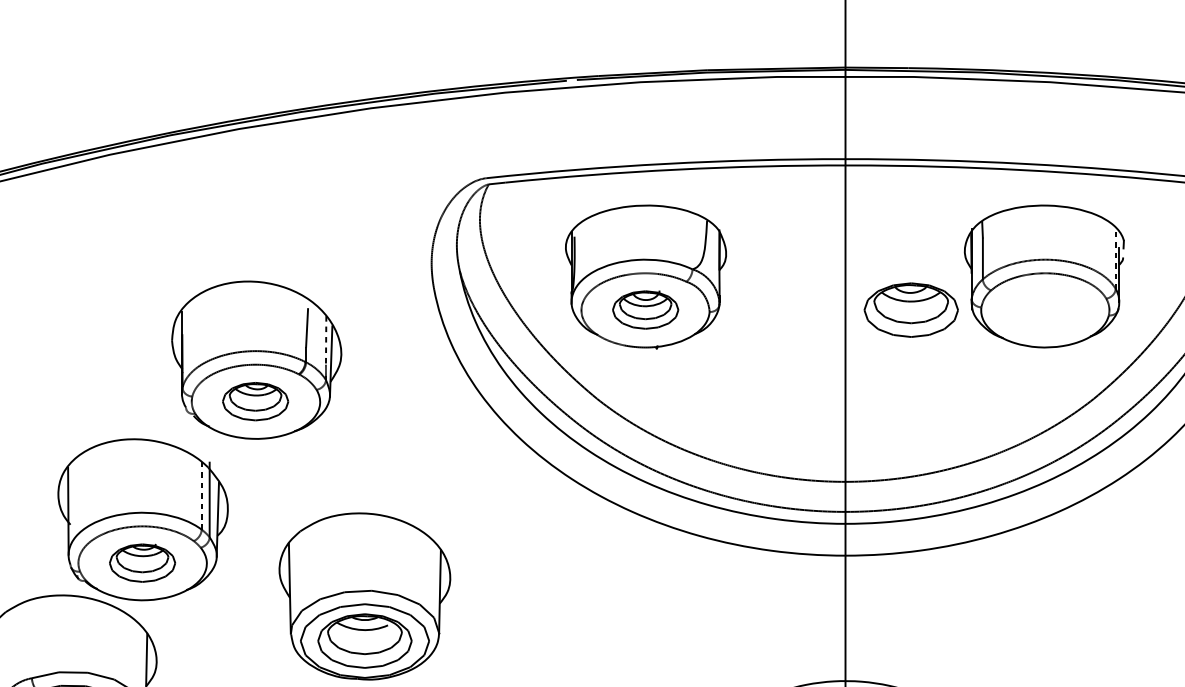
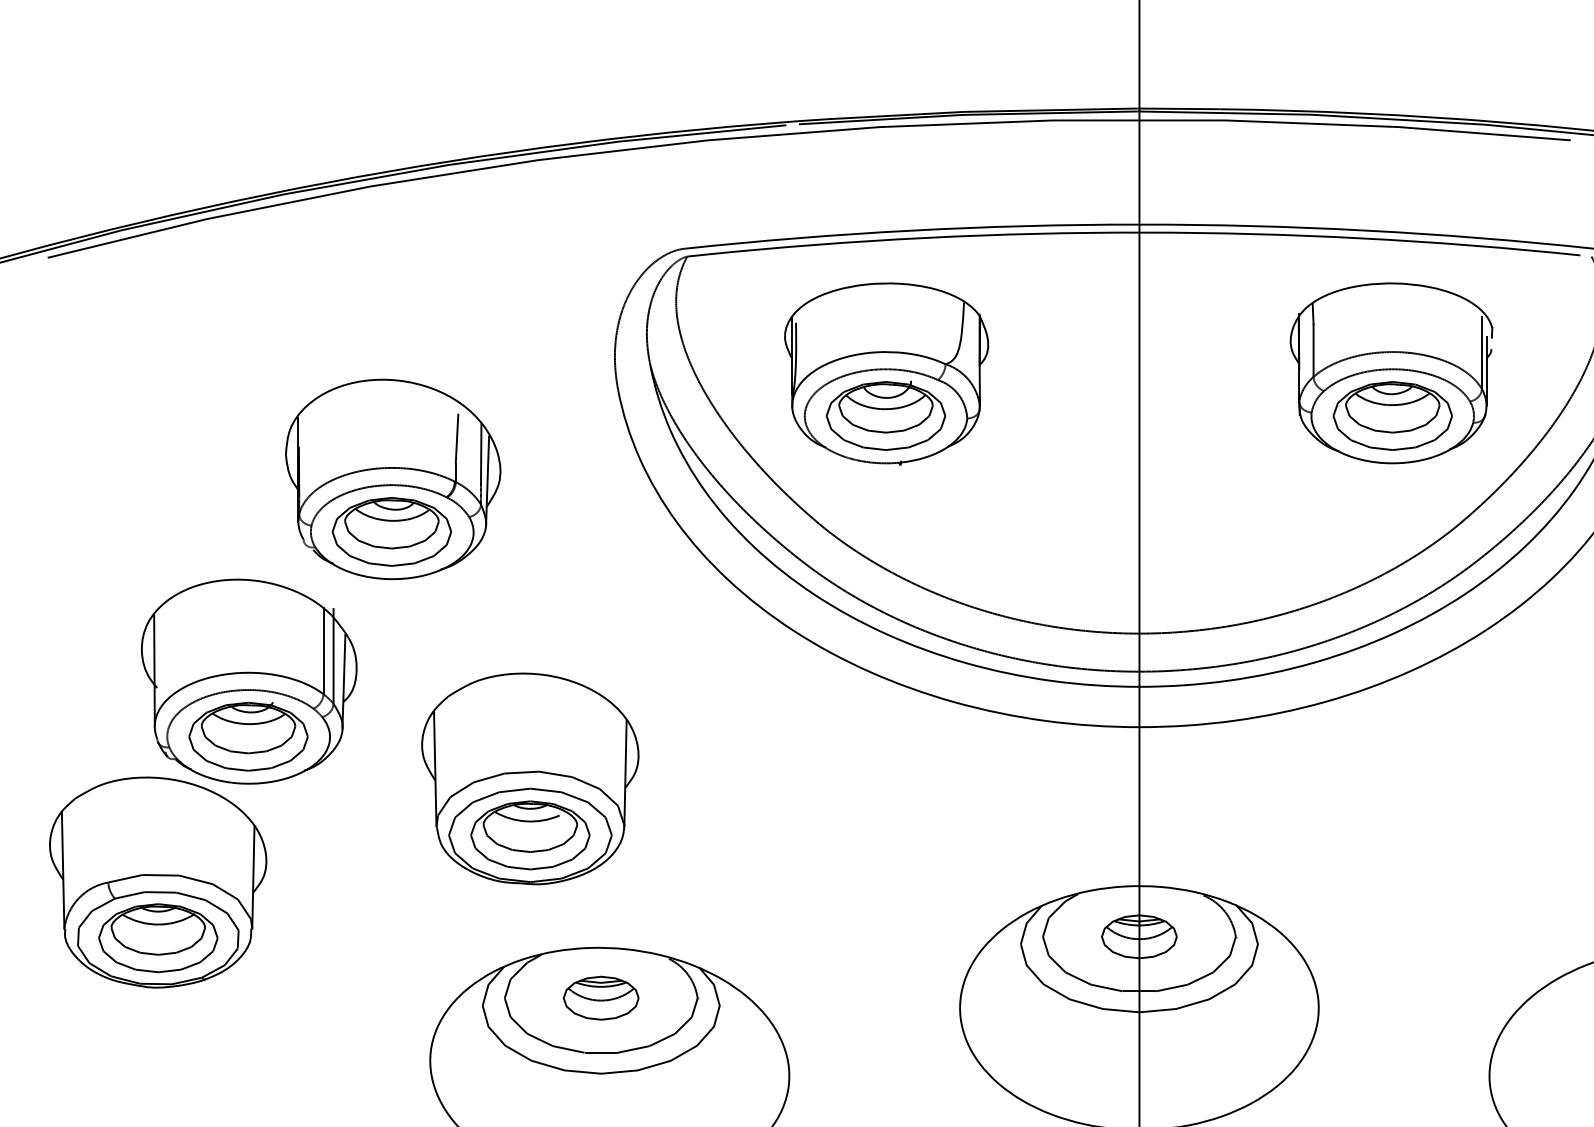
line: (1115, 260) -> (1481, 353), dashed -> solid
part: (645, 309) -> (886, 415), size x1.43
part: (911, 309) -> (1392, 415), moved
line: (326, 340) -> (481, 454), dashed -> solid
part: (255, 401) -> (391, 531), size x1.43
line: (201, 495) -> (323, 651), dashed -> solid
part: (142, 563) -> (248, 736), size x1.43

